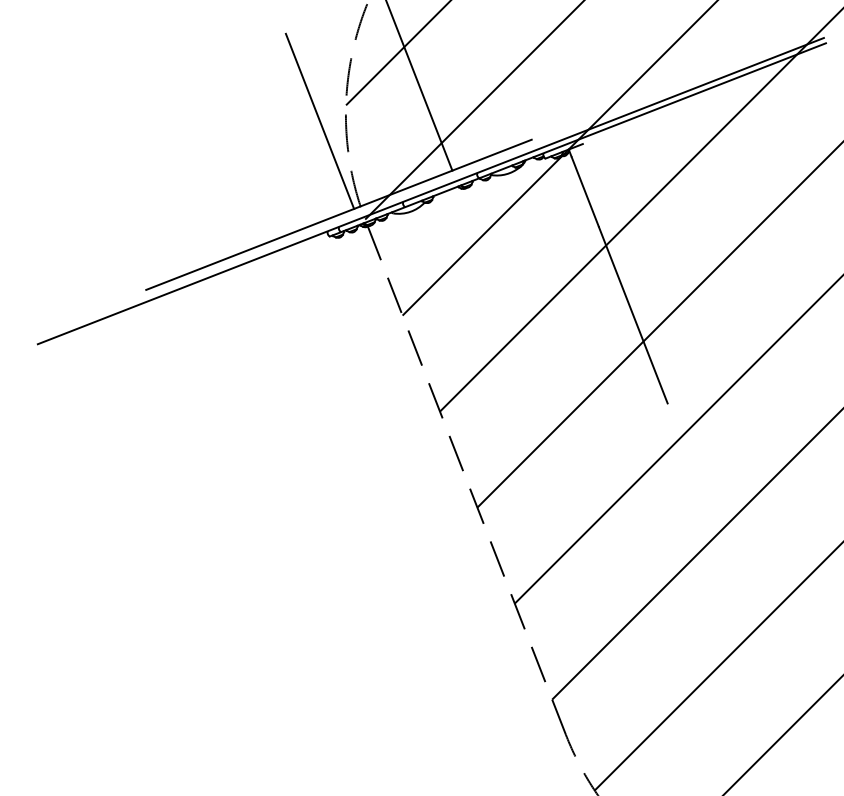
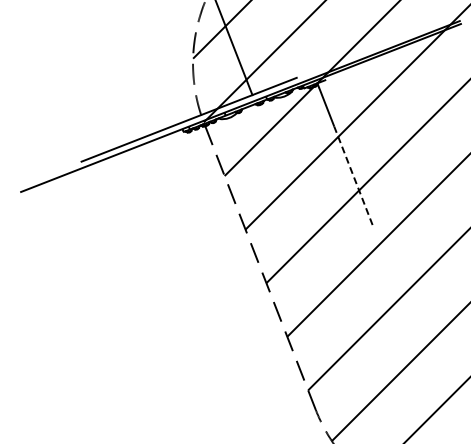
line: (319, 121) -> (178, 67), removed
line: (633, 314) -> (353, 175), solid -> dashed

